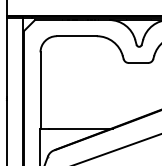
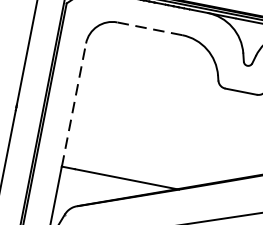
line: (76, 36) -> (149, 29), solid -> dashed
line: (40, 89) -> (74, 103), solid -> dashed

